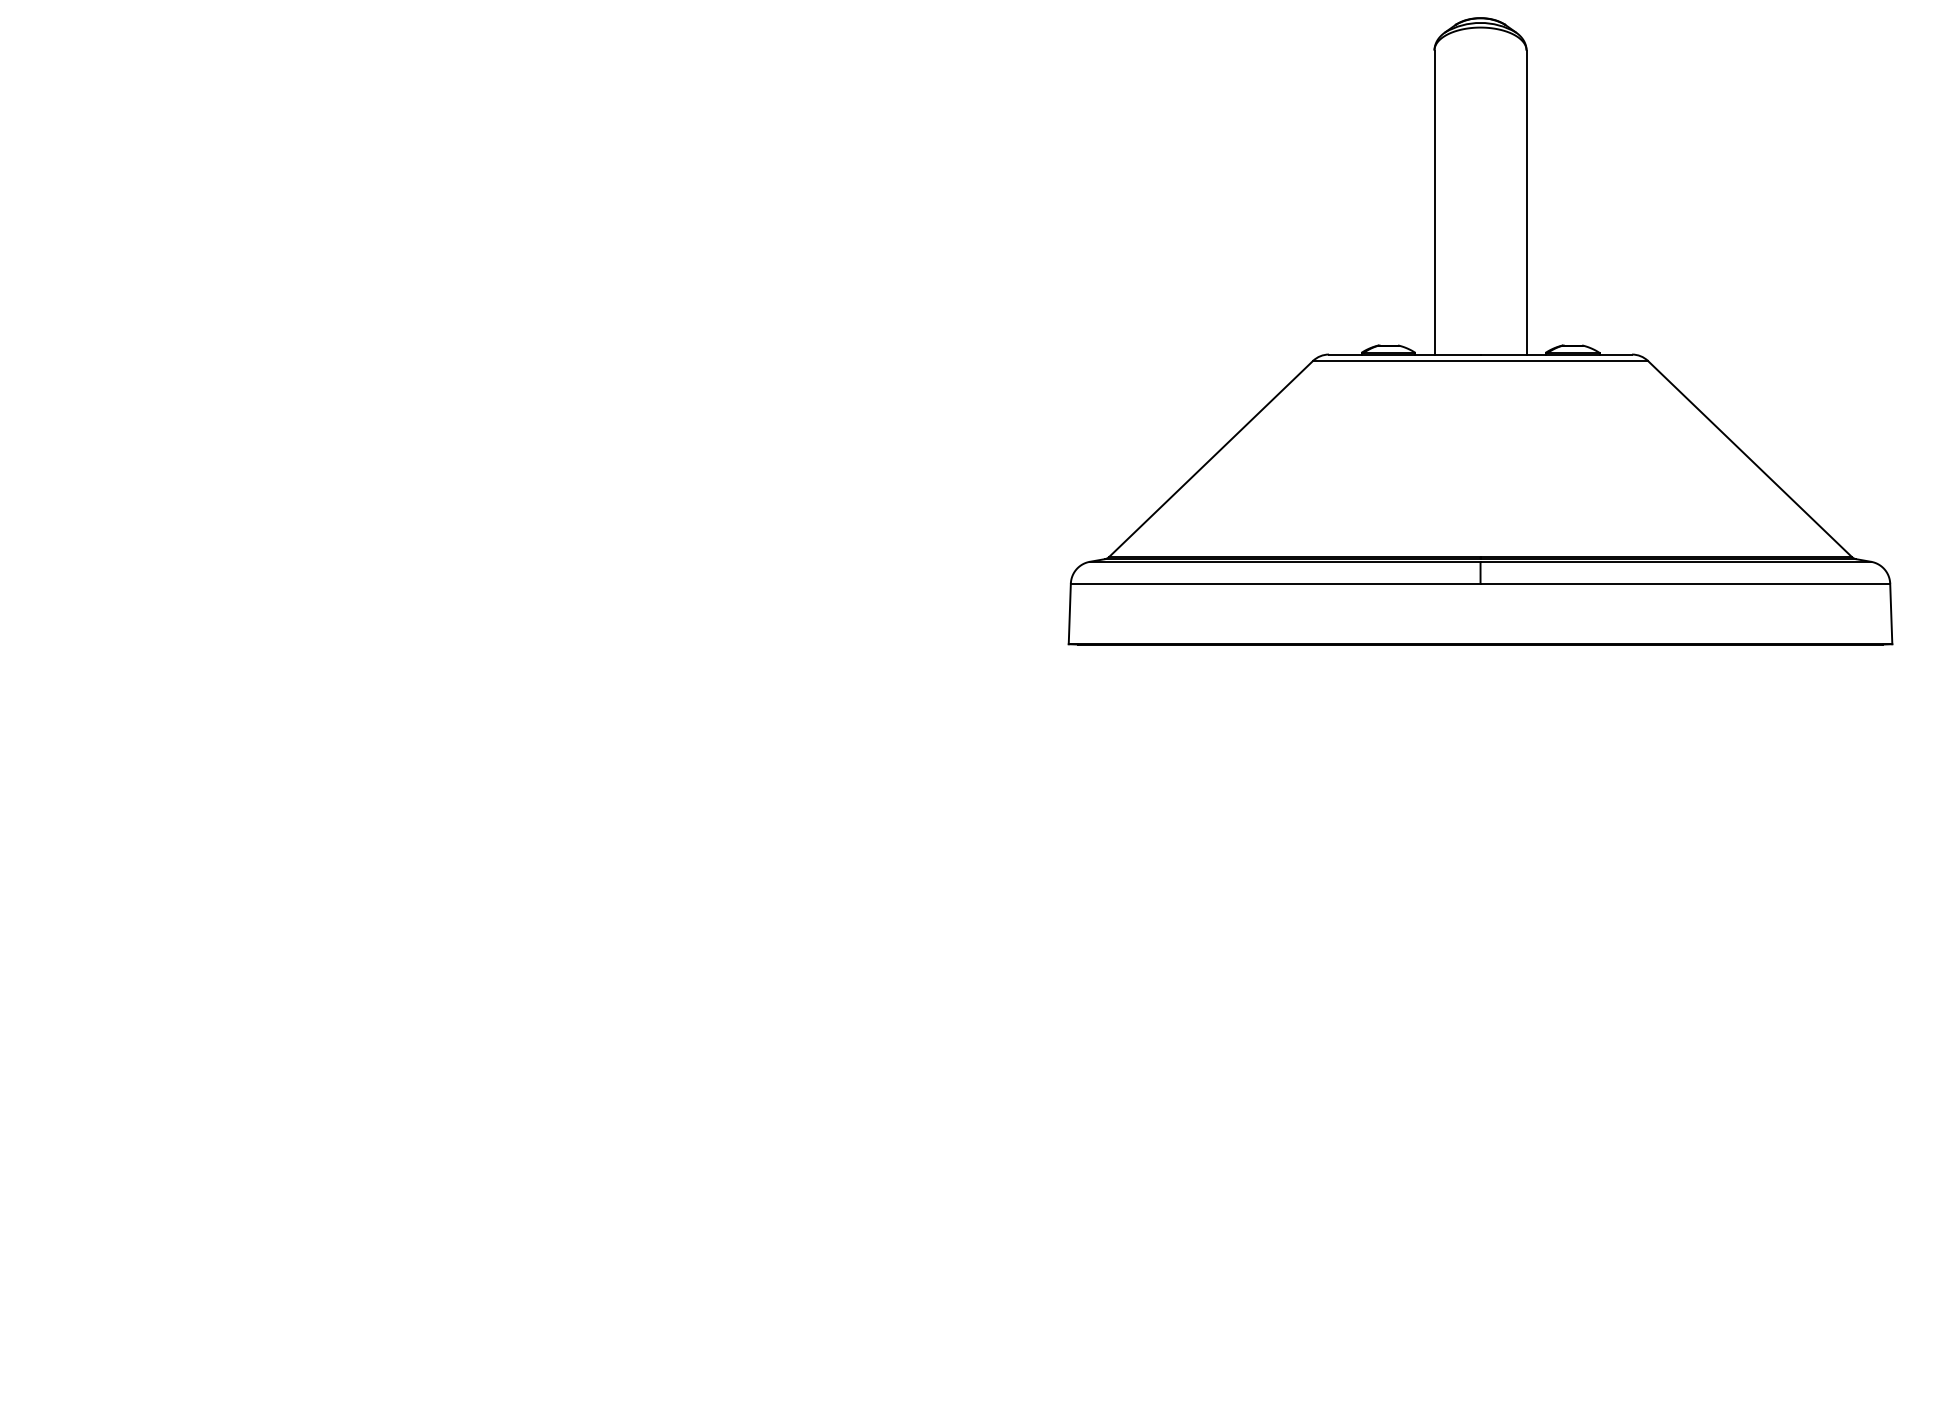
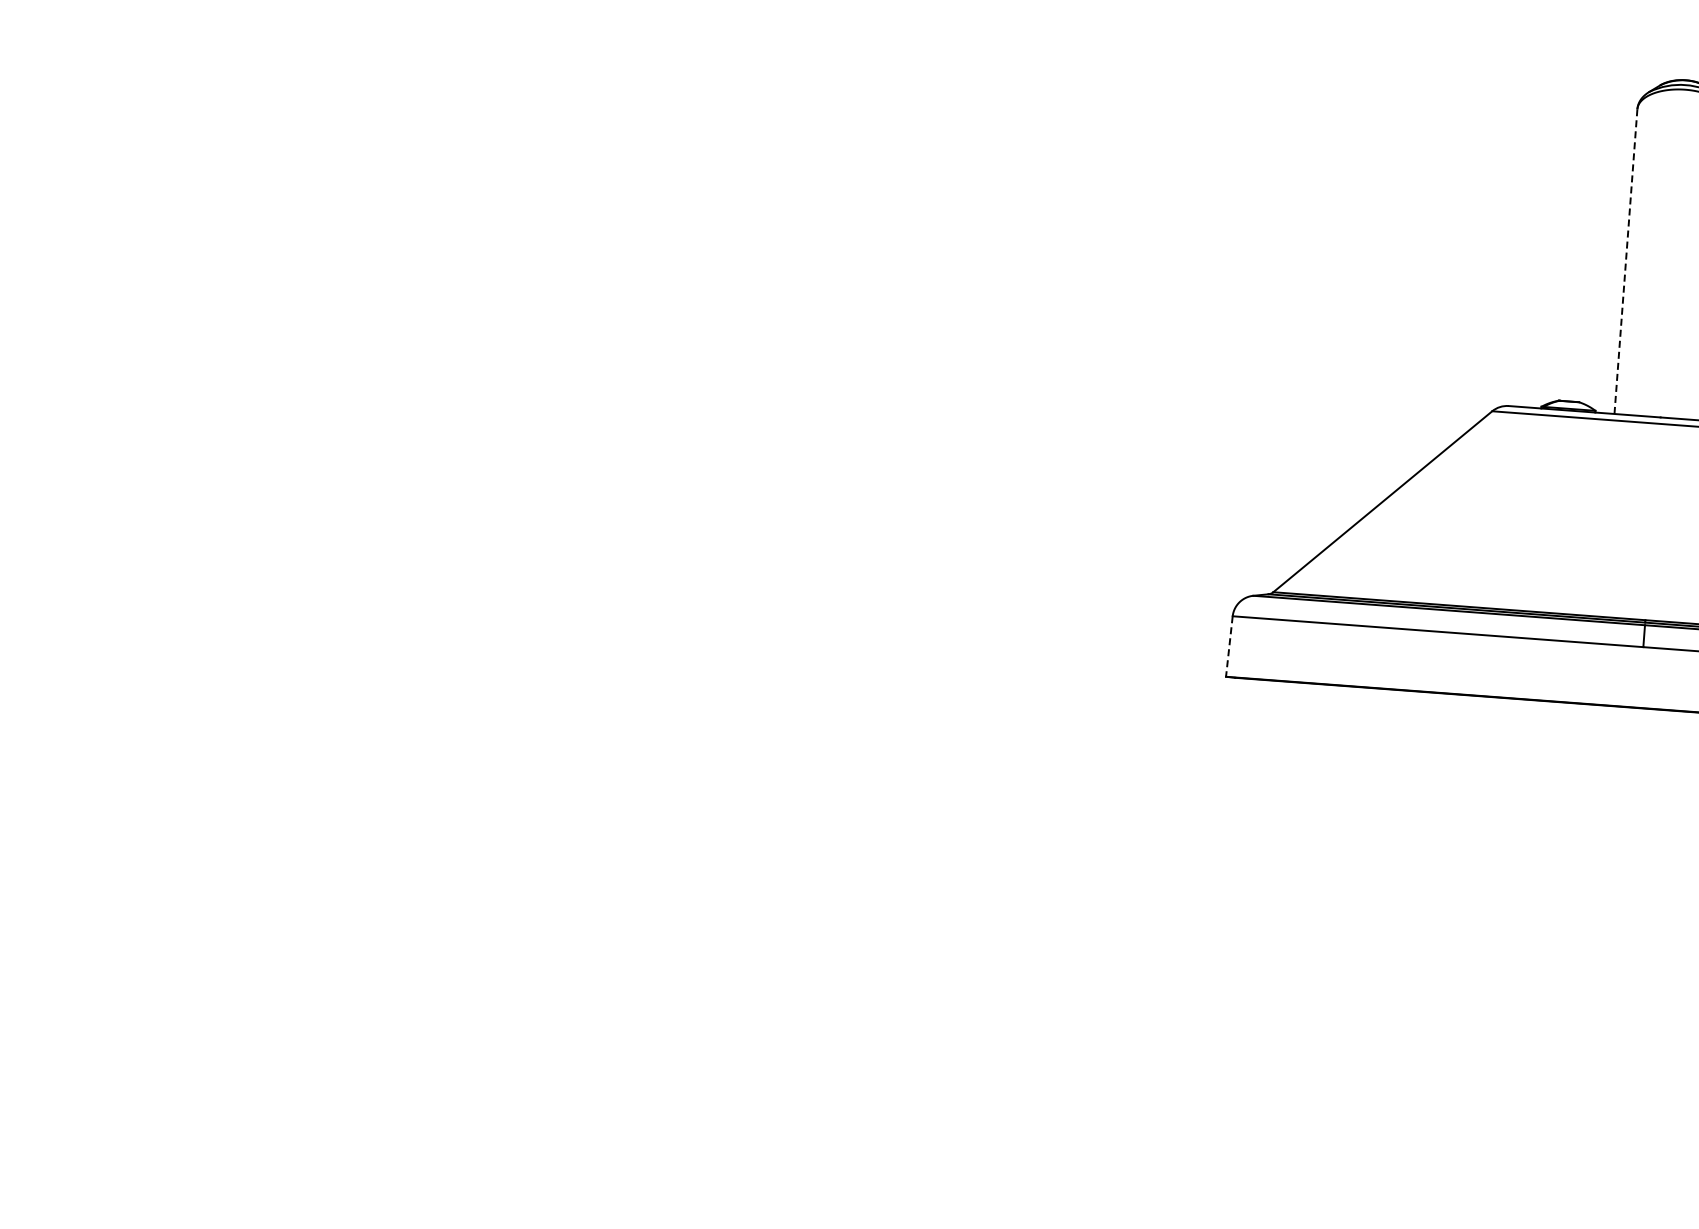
line: (1434, 203) -> (1625, 262), solid -> dashed
line: (1069, 614) -> (1229, 647), solid -> dashed

